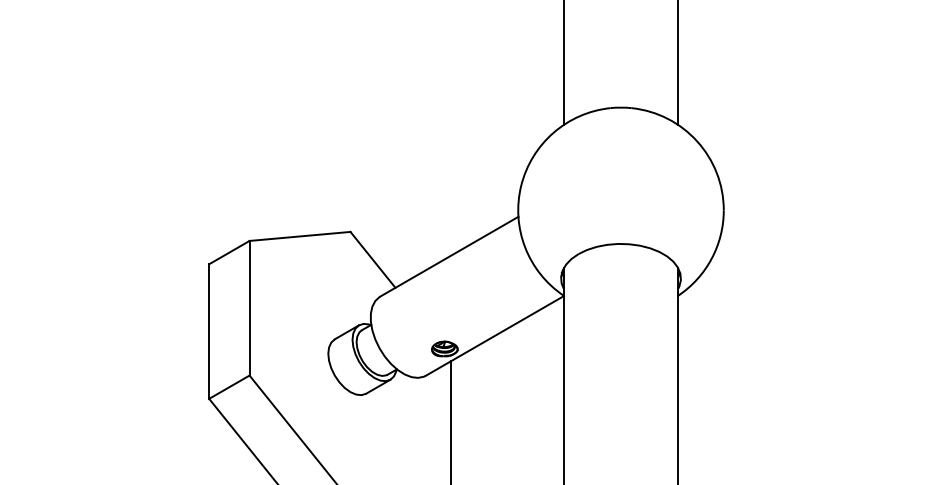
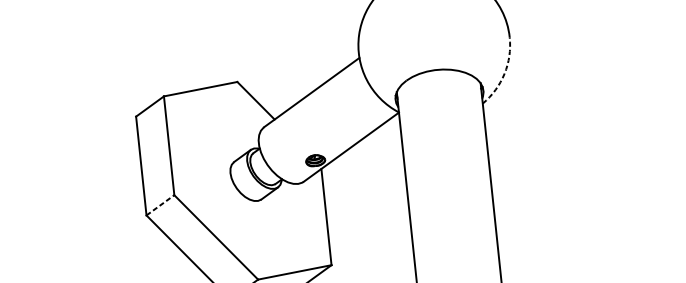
arc: (711, 258) -> (504, 73), solid -> dashed
line: (229, 386) -> (160, 204), solid -> dashed

